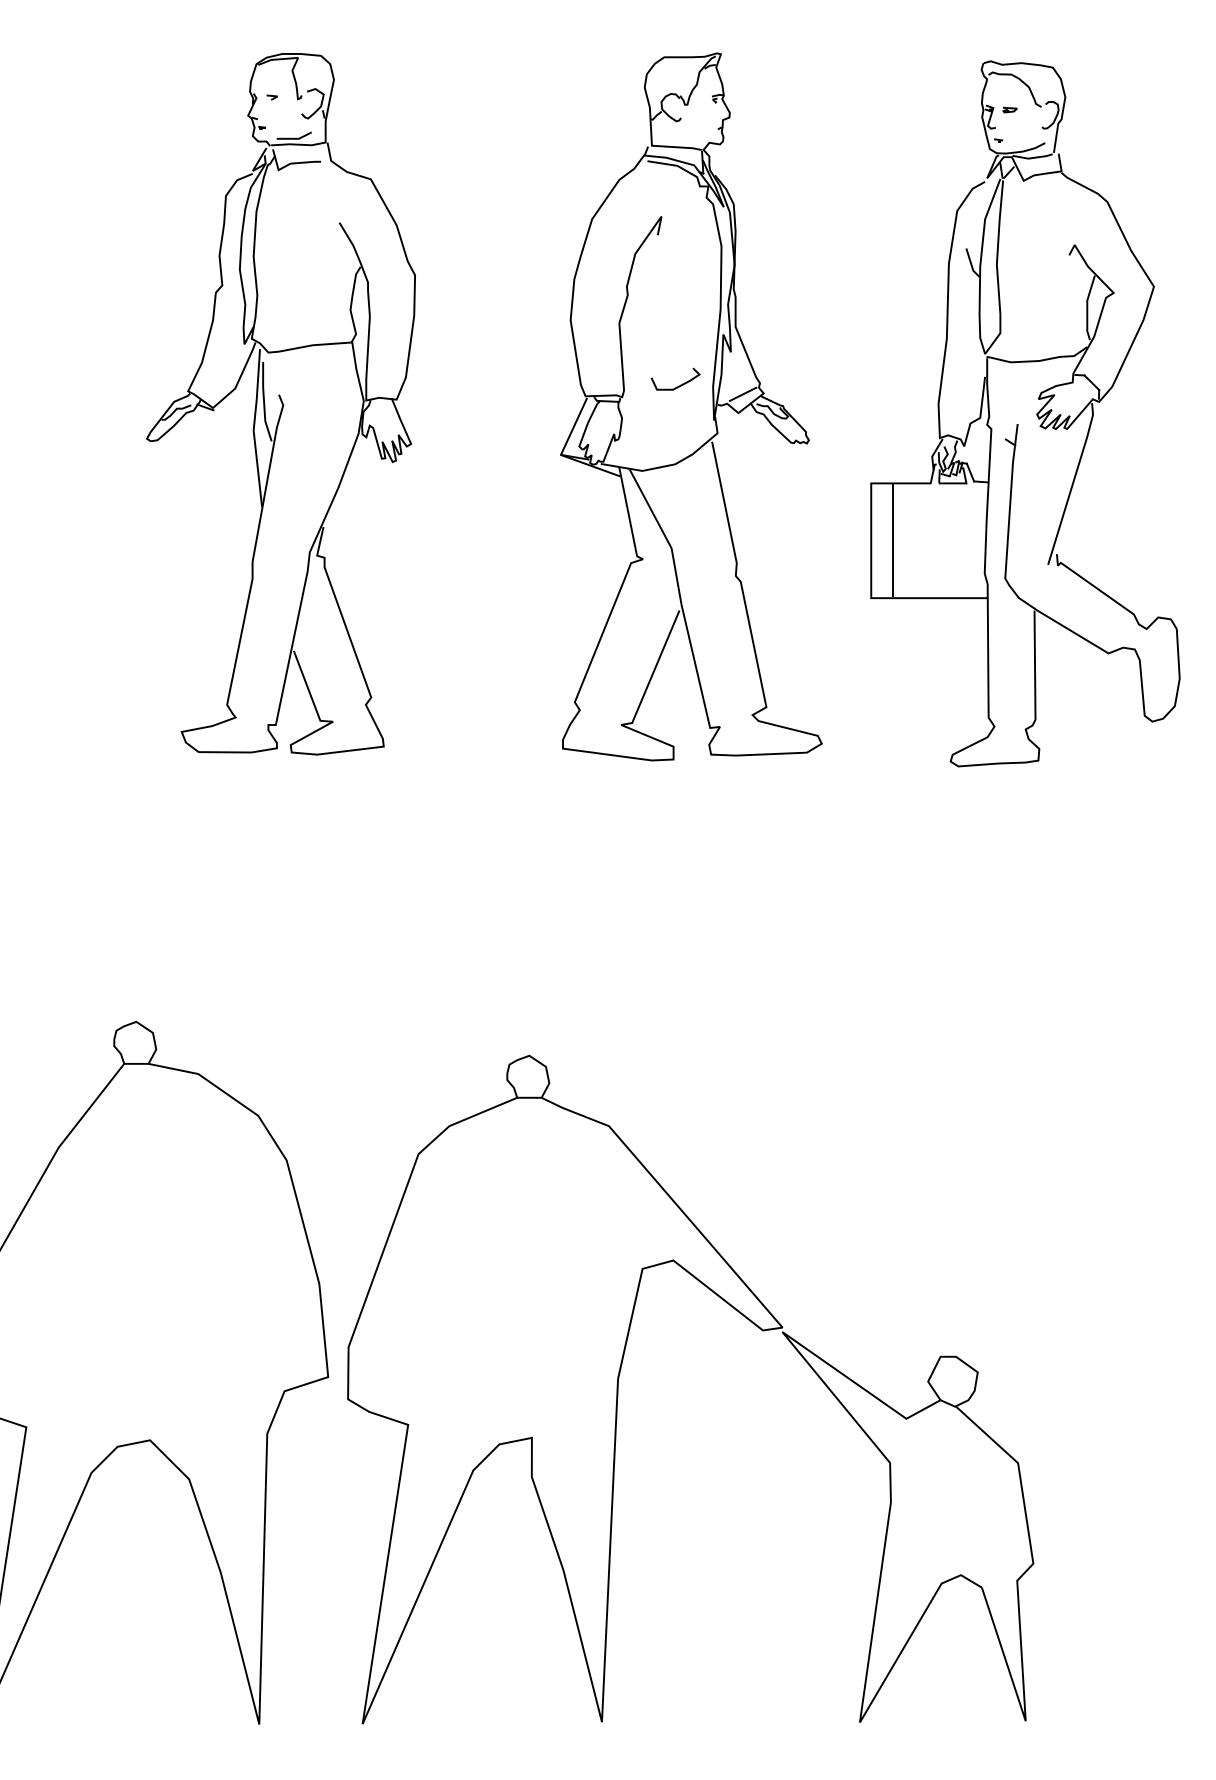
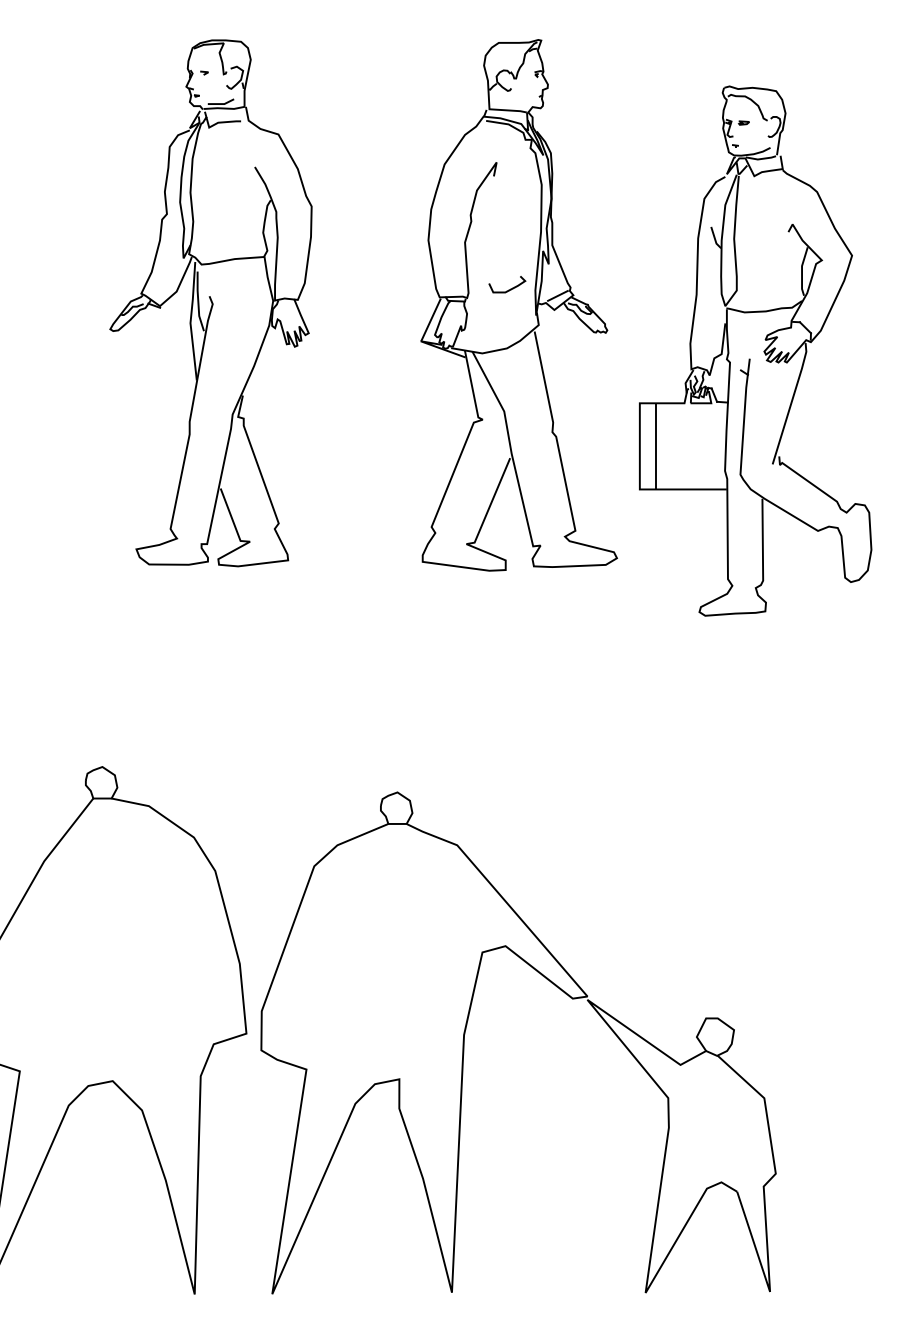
part: (1036, 413) -> (763, 350), moved

